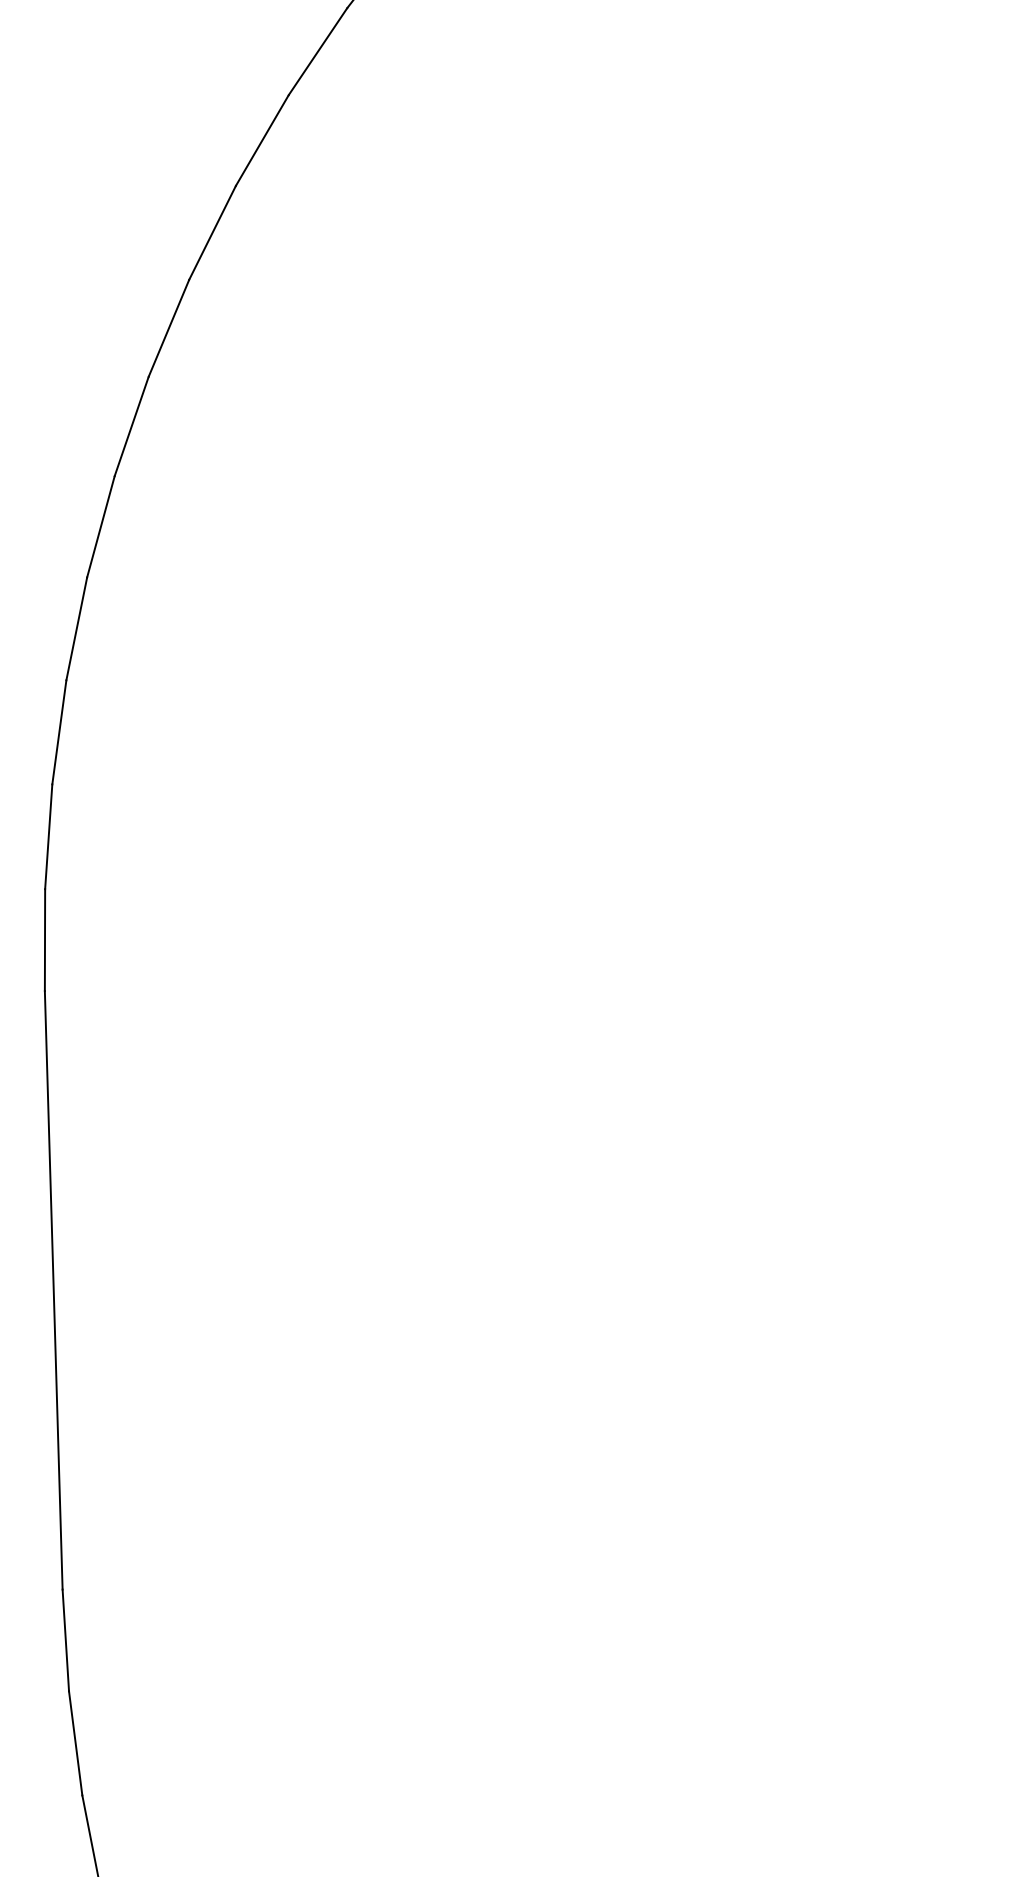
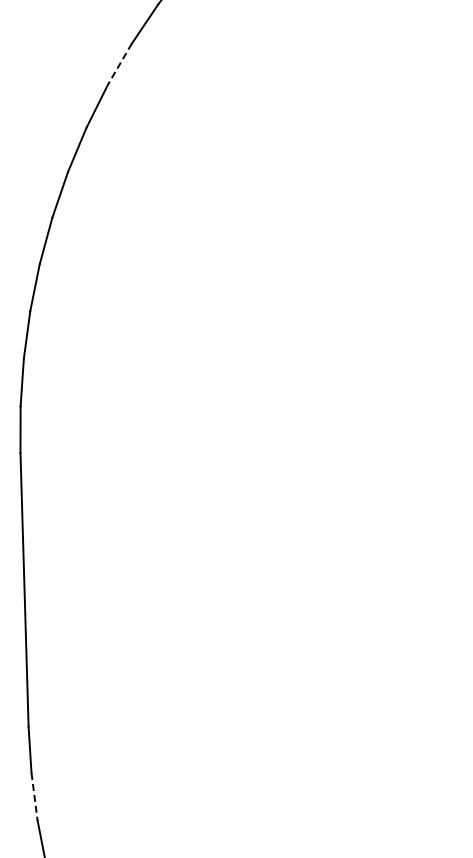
line: (261, 140) -> (119, 64), solid -> dashed
line: (75, 1742) -> (34, 796), solid -> dashed

